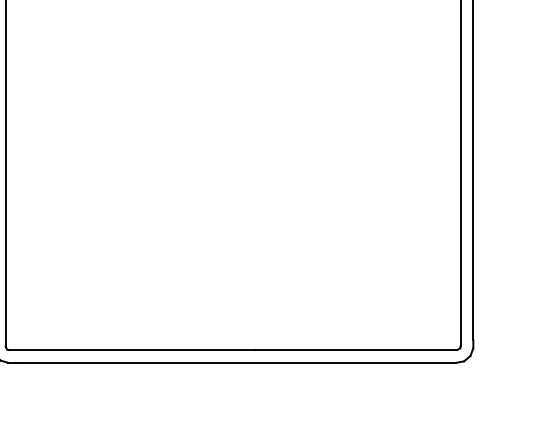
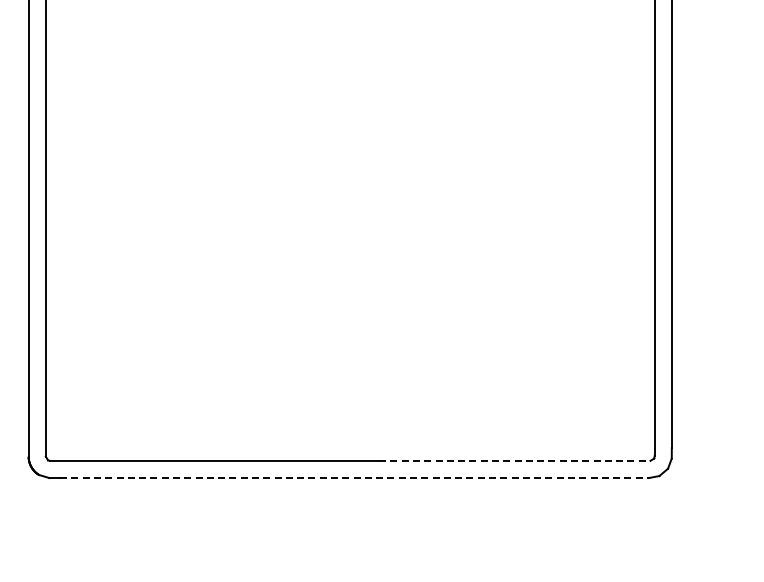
line: (355, 349) -> (514, 460), solid -> dashed
line: (236, 363) -> (354, 478), solid -> dashed

